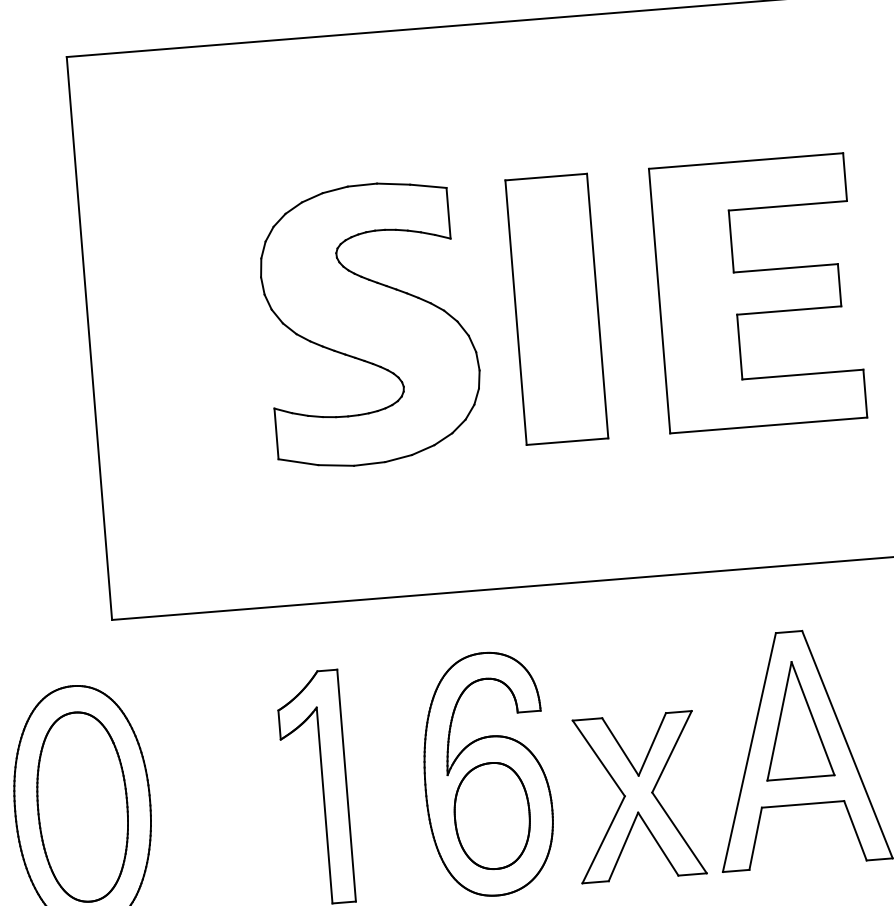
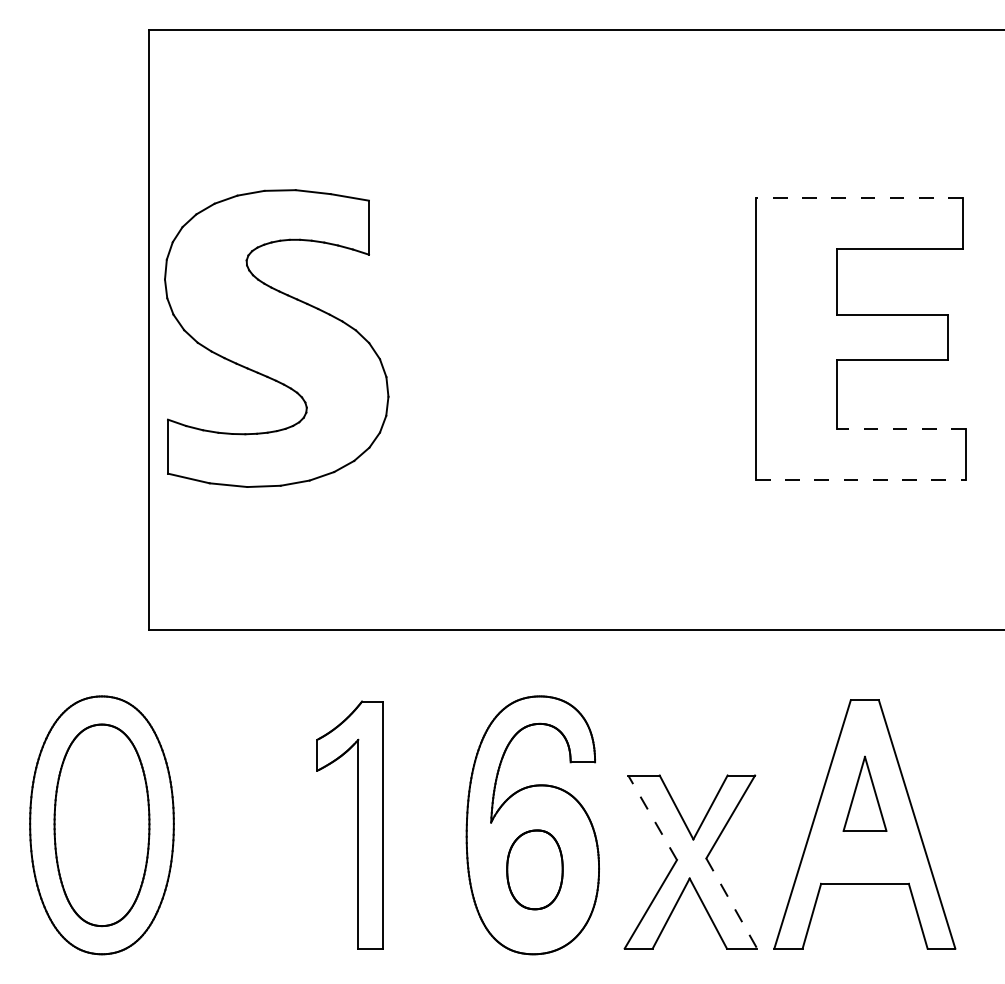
line: (745, 160) -> (858, 197), solid -> dashed
part: (556, 309) -> (646, 338), removed
part: (370, 324) -> (276, 338), moved
line: (801, 374) -> (900, 428), solid -> dashed
line: (768, 425) -> (860, 479), solid -> dashed
part: (795, 719) -> (864, 793), size x0.6
line: (598, 758) -> (652, 817), solid -> dashed
part: (491, 815) -> (534, 869), size x0.7
line: (679, 832) -> (731, 903), solid -> dashed

